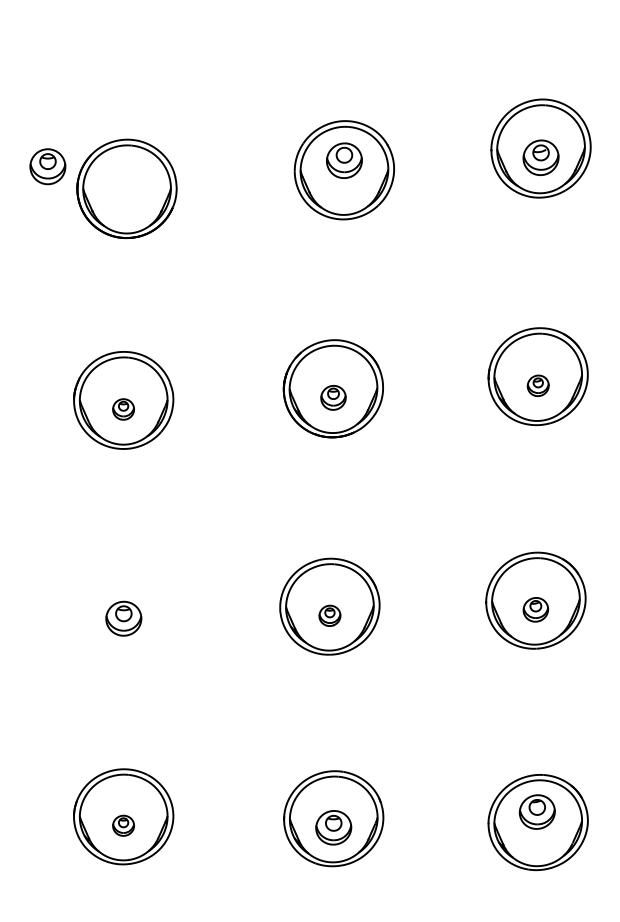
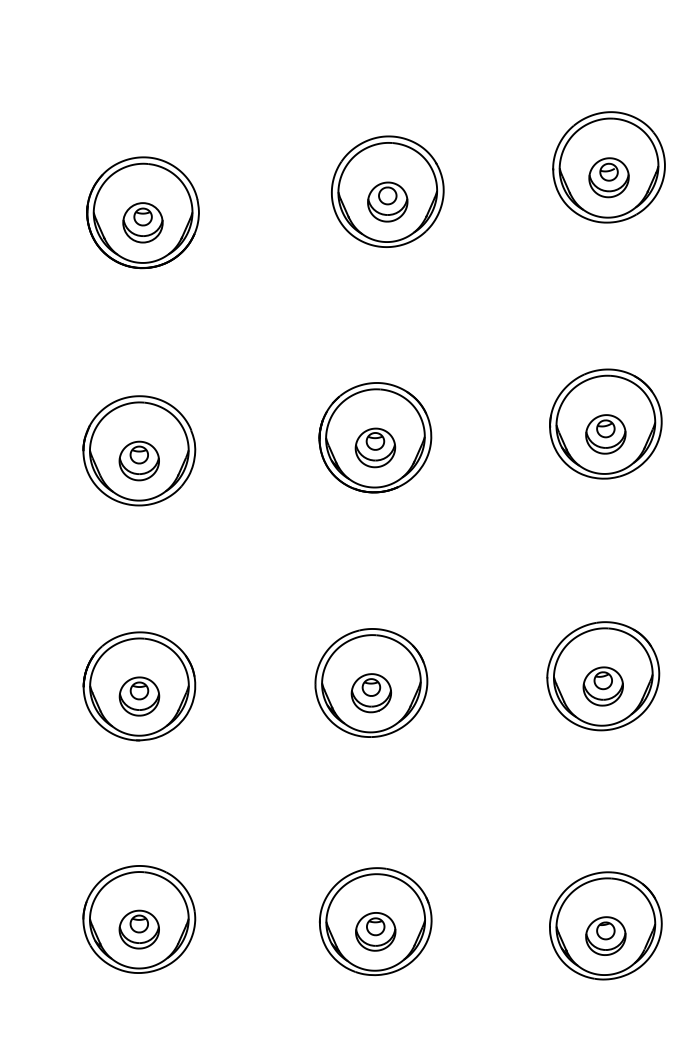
part: (344, 160) -> (387, 201), moved
part: (47, 166) -> (142, 222), moved
part: (537, 385) -> (605, 434), size x1.67
part: (333, 397) -> (375, 447), size x1.43
part: (122, 409) -> (138, 460), size x1.67
part: (123, 609) -> (139, 686), added
part: (535, 609) -> (602, 686), size x1.43
part: (329, 616) -> (371, 693), size x1.67
part: (537, 811) -> (605, 935), moved
part: (122, 825) -> (138, 929), size x1.67

